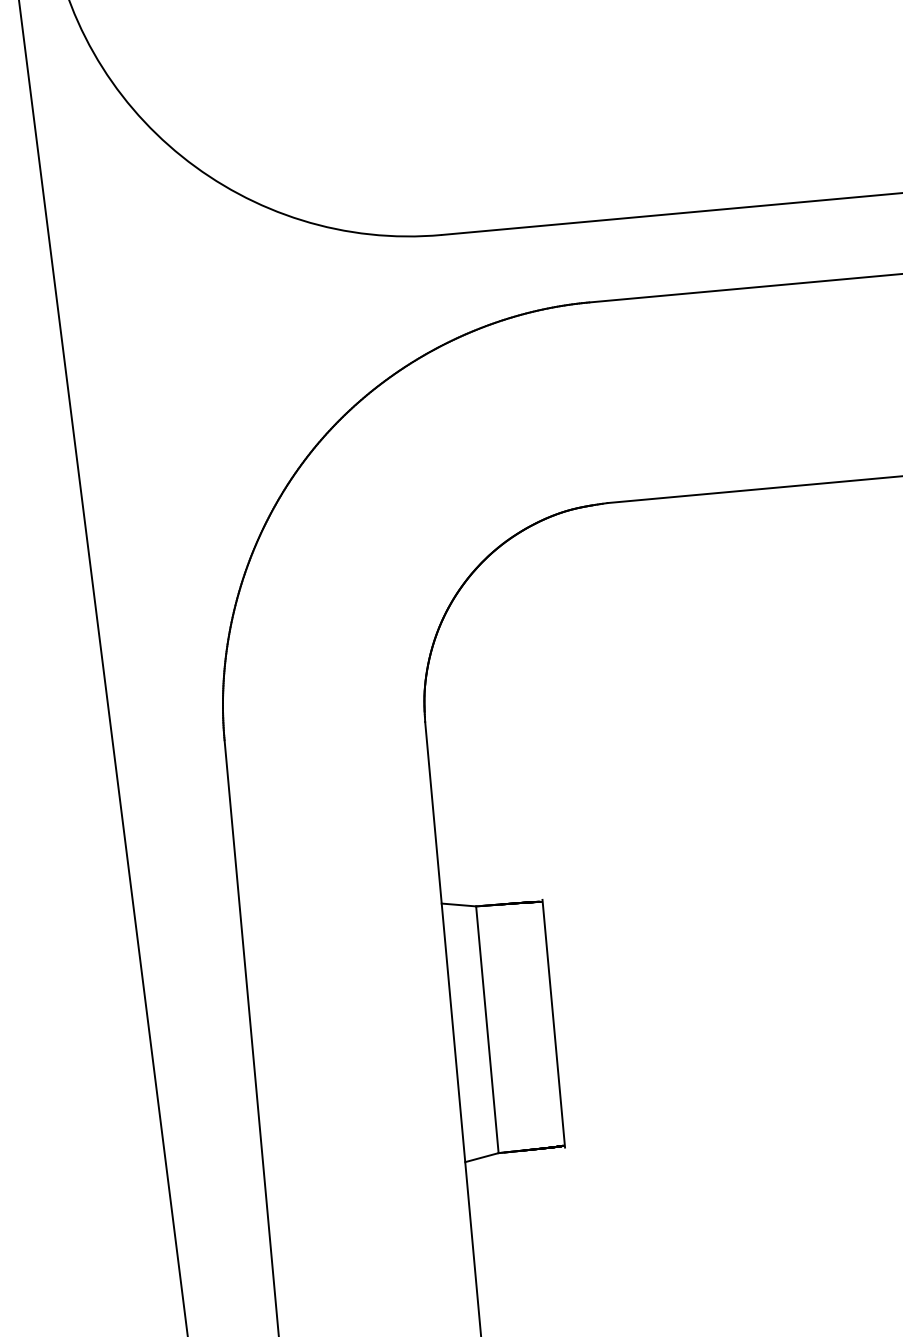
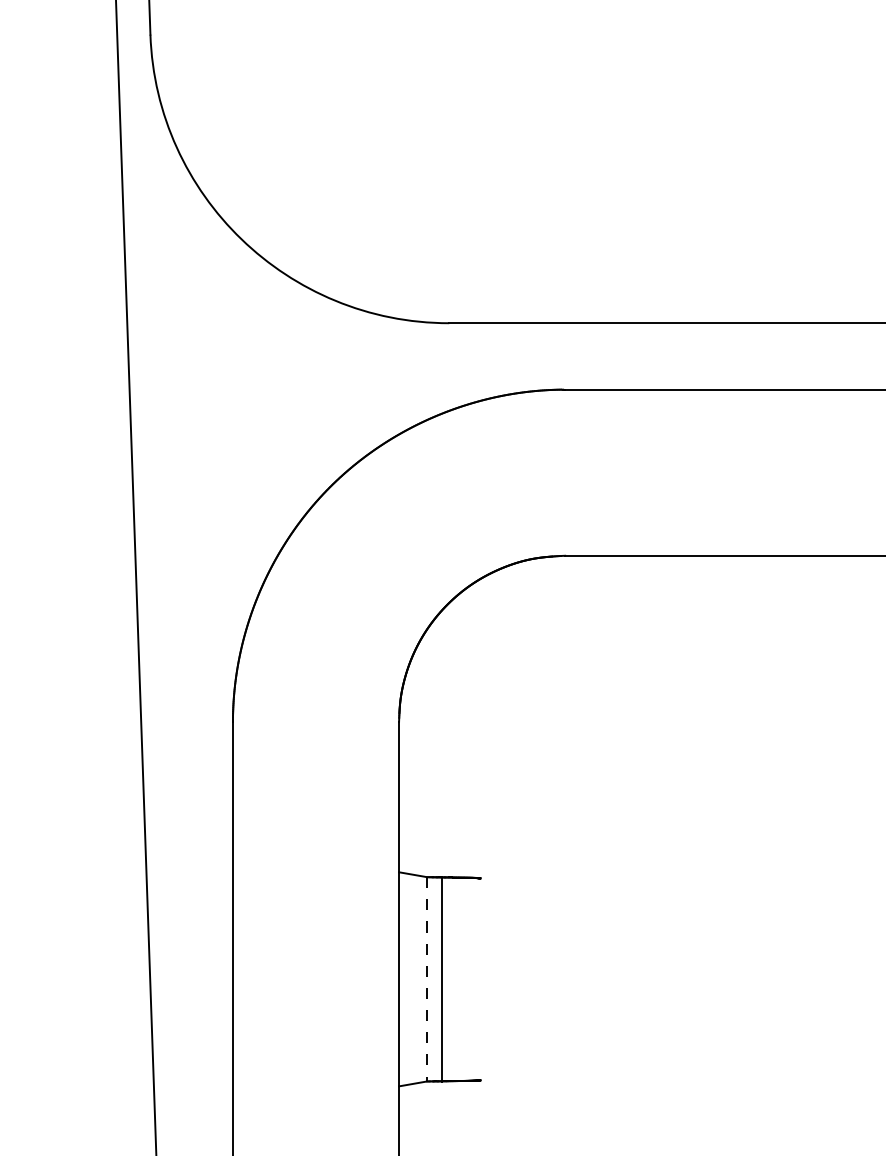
line: (554, 1022) -> (442, 978), moved
line: (487, 1029) -> (427, 979), solid -> dashed

